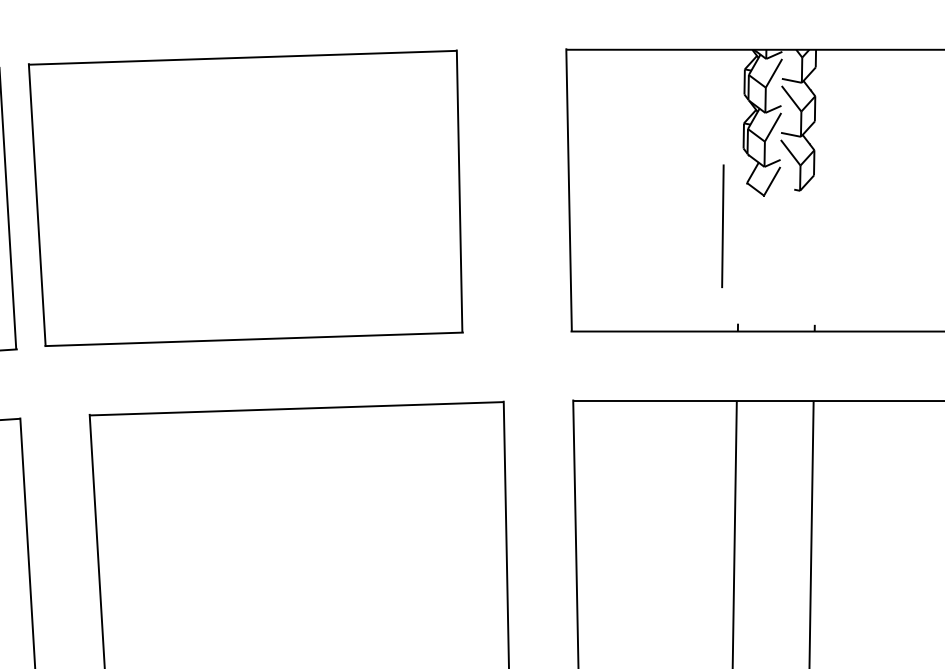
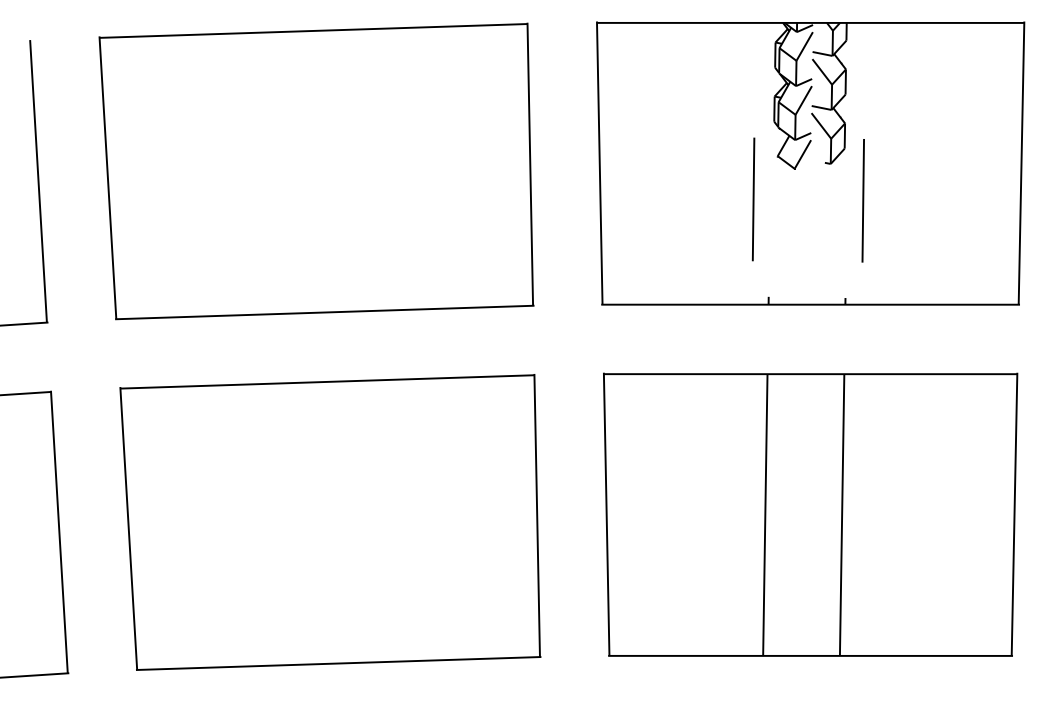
part: (245, 198) -> (316, 171), moved
line: (831, 227) -> (862, 200), added

